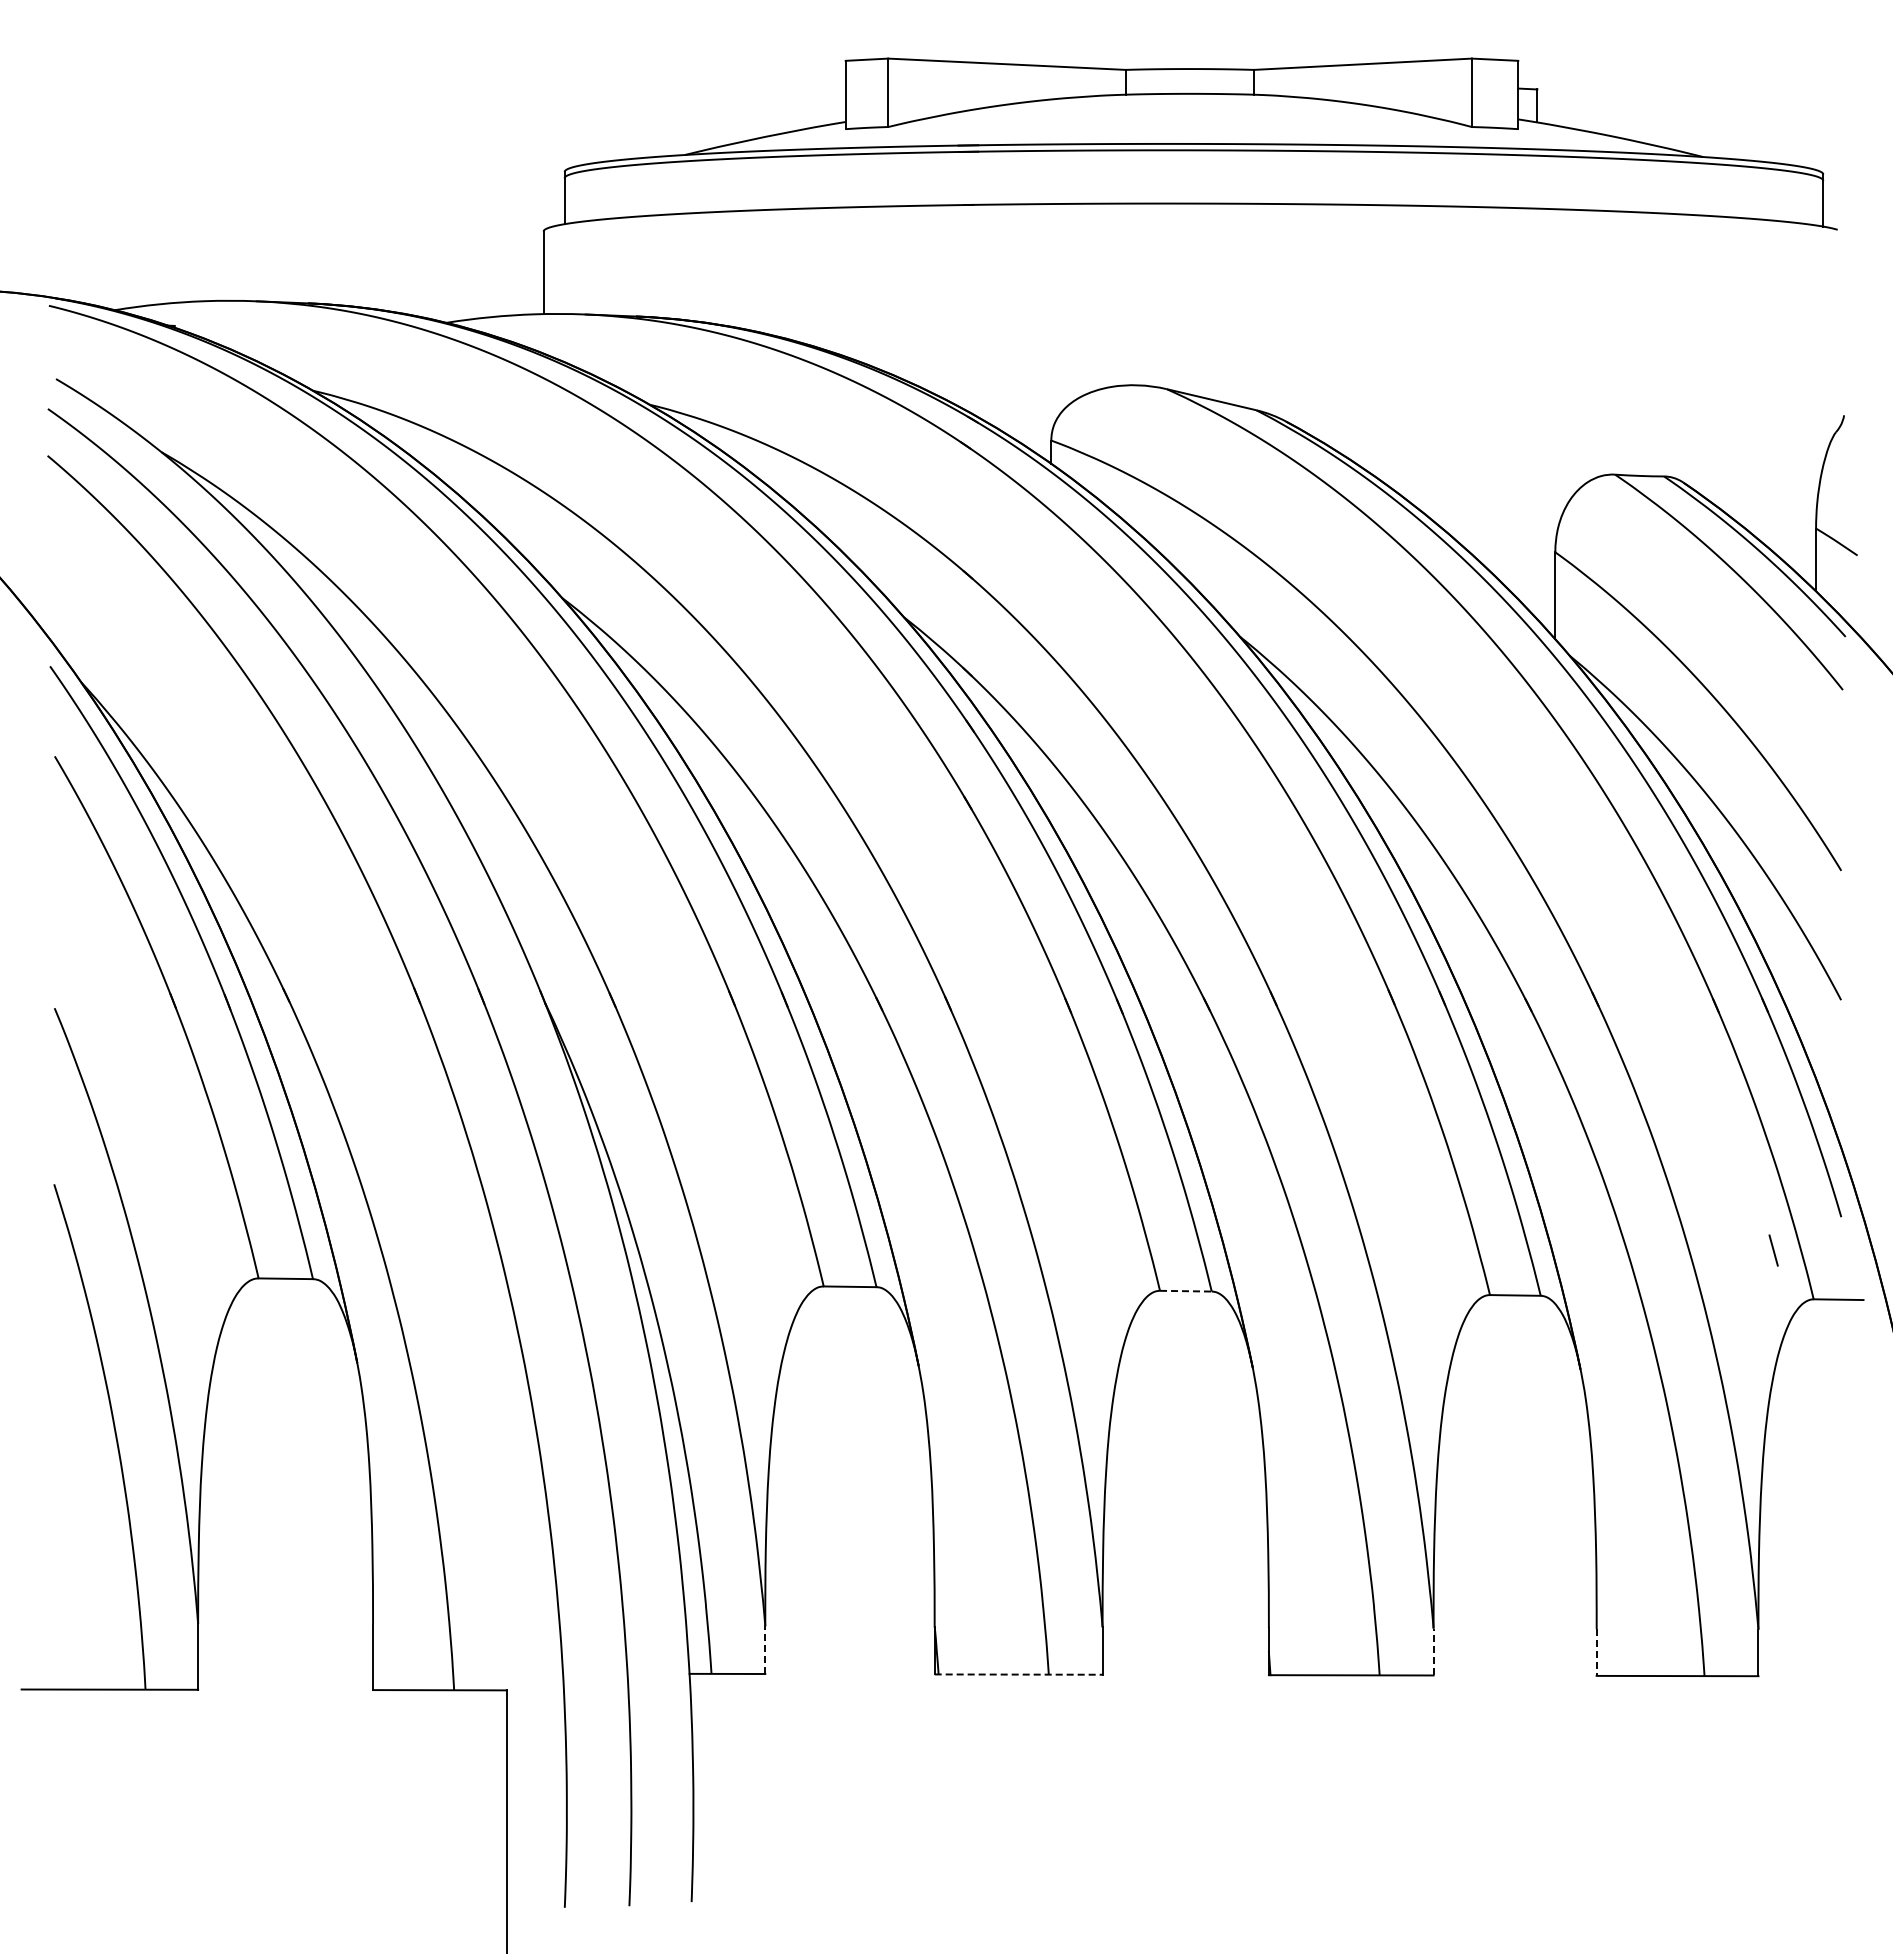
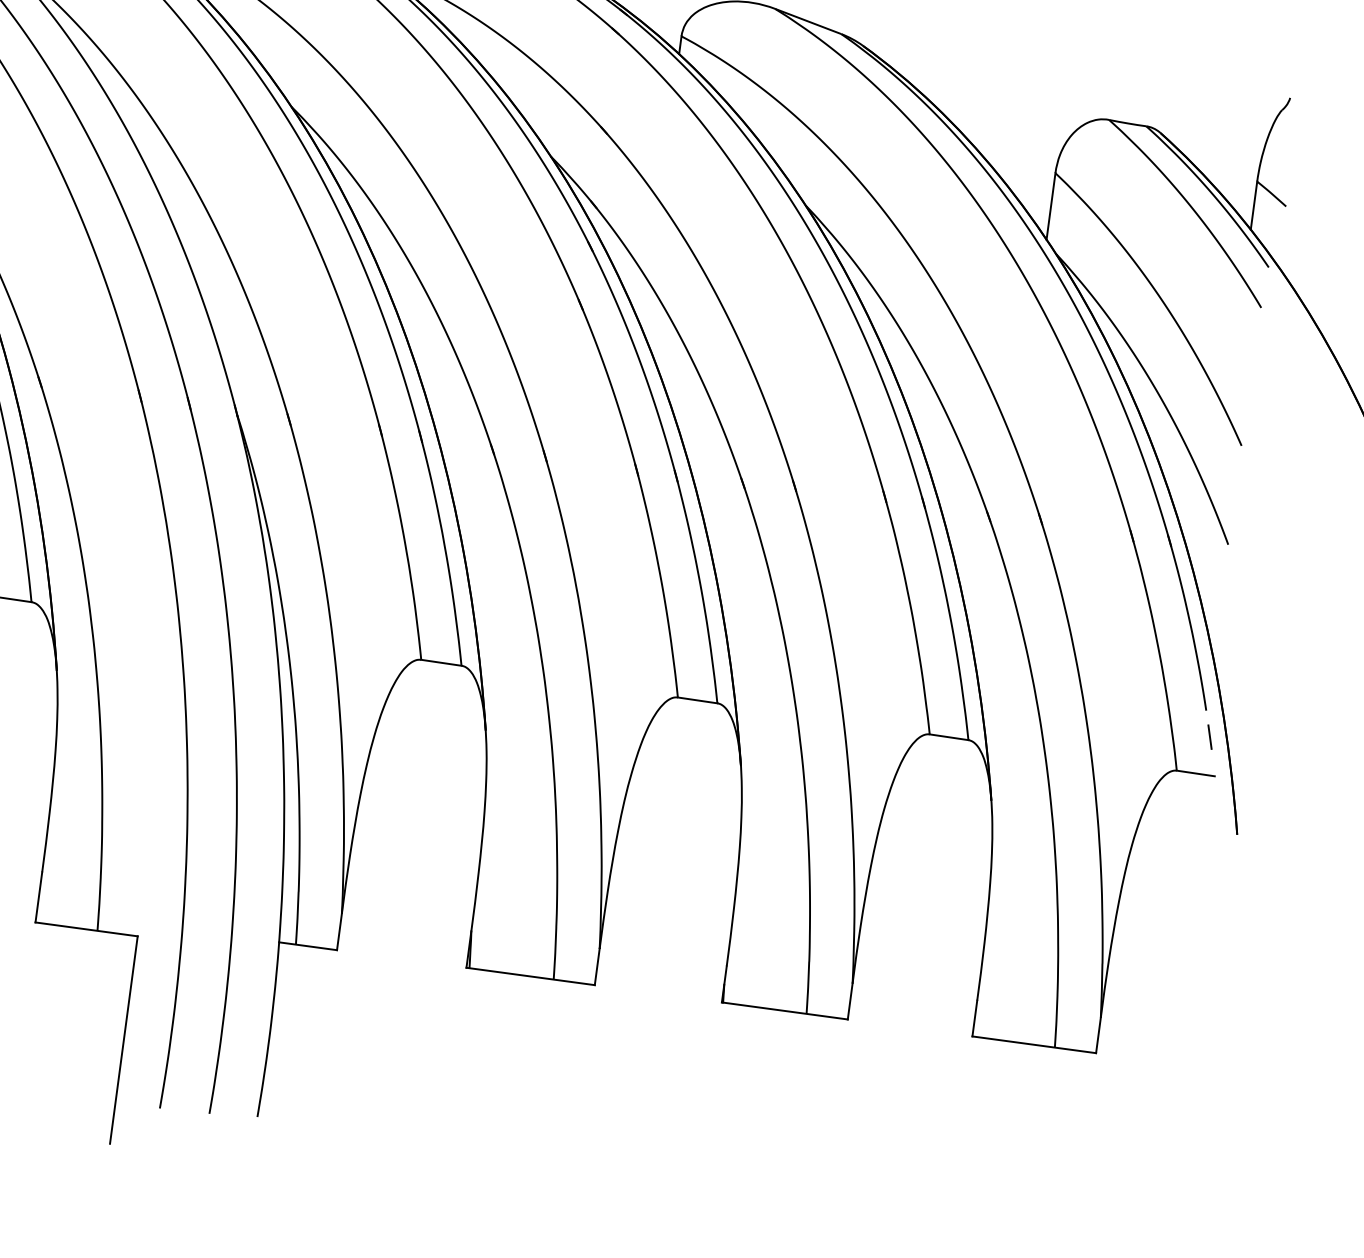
line: (1773, 1250) -> (1209, 737), moved
line: (1185, 1291) -> (697, 700), dashed -> solid
line: (765, 1650) -> (339, 932), dashed -> solid
line: (1433, 1651) -> (850, 1001), dashed -> solid
line: (1596, 1653) -> (974, 1019), dashed -> solid
line: (1018, 1674) -> (530, 976), dashed -> solid

